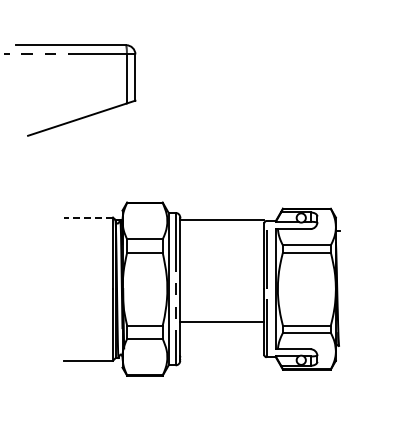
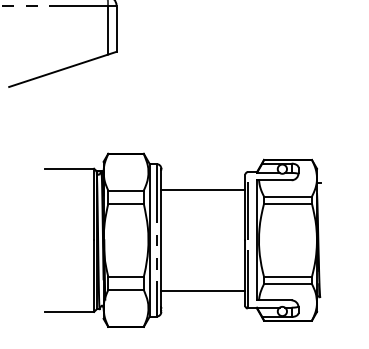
line: (88, 217) -> (69, 168), dashed -> solid
line: (222, 220) -> (203, 189), moved
line: (222, 321) -> (203, 290), moved

